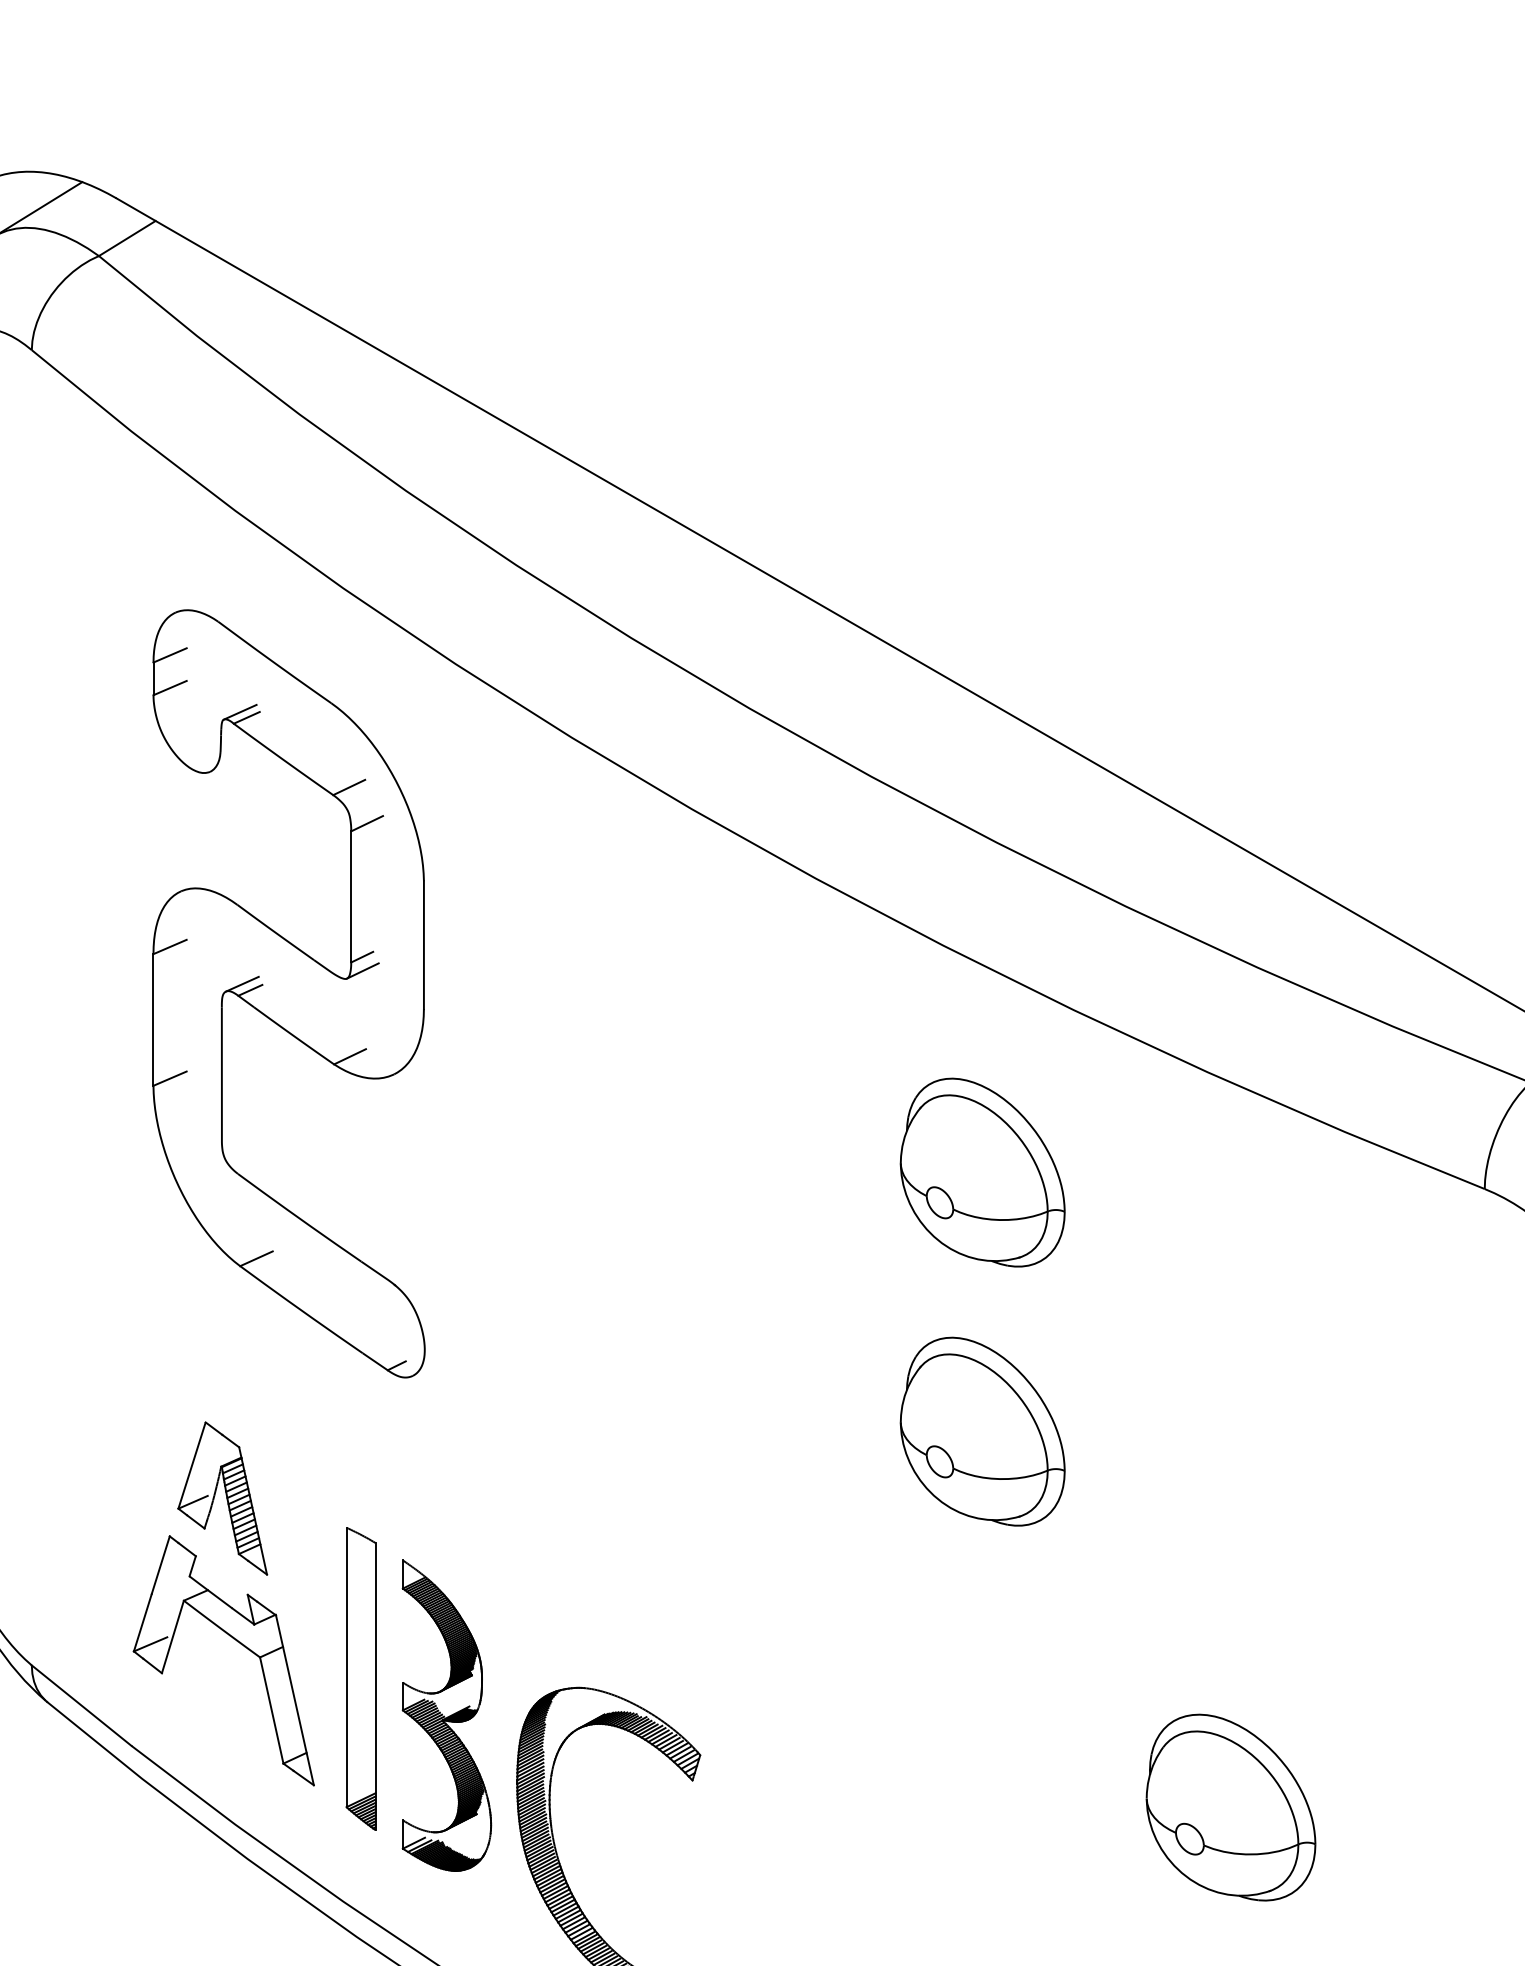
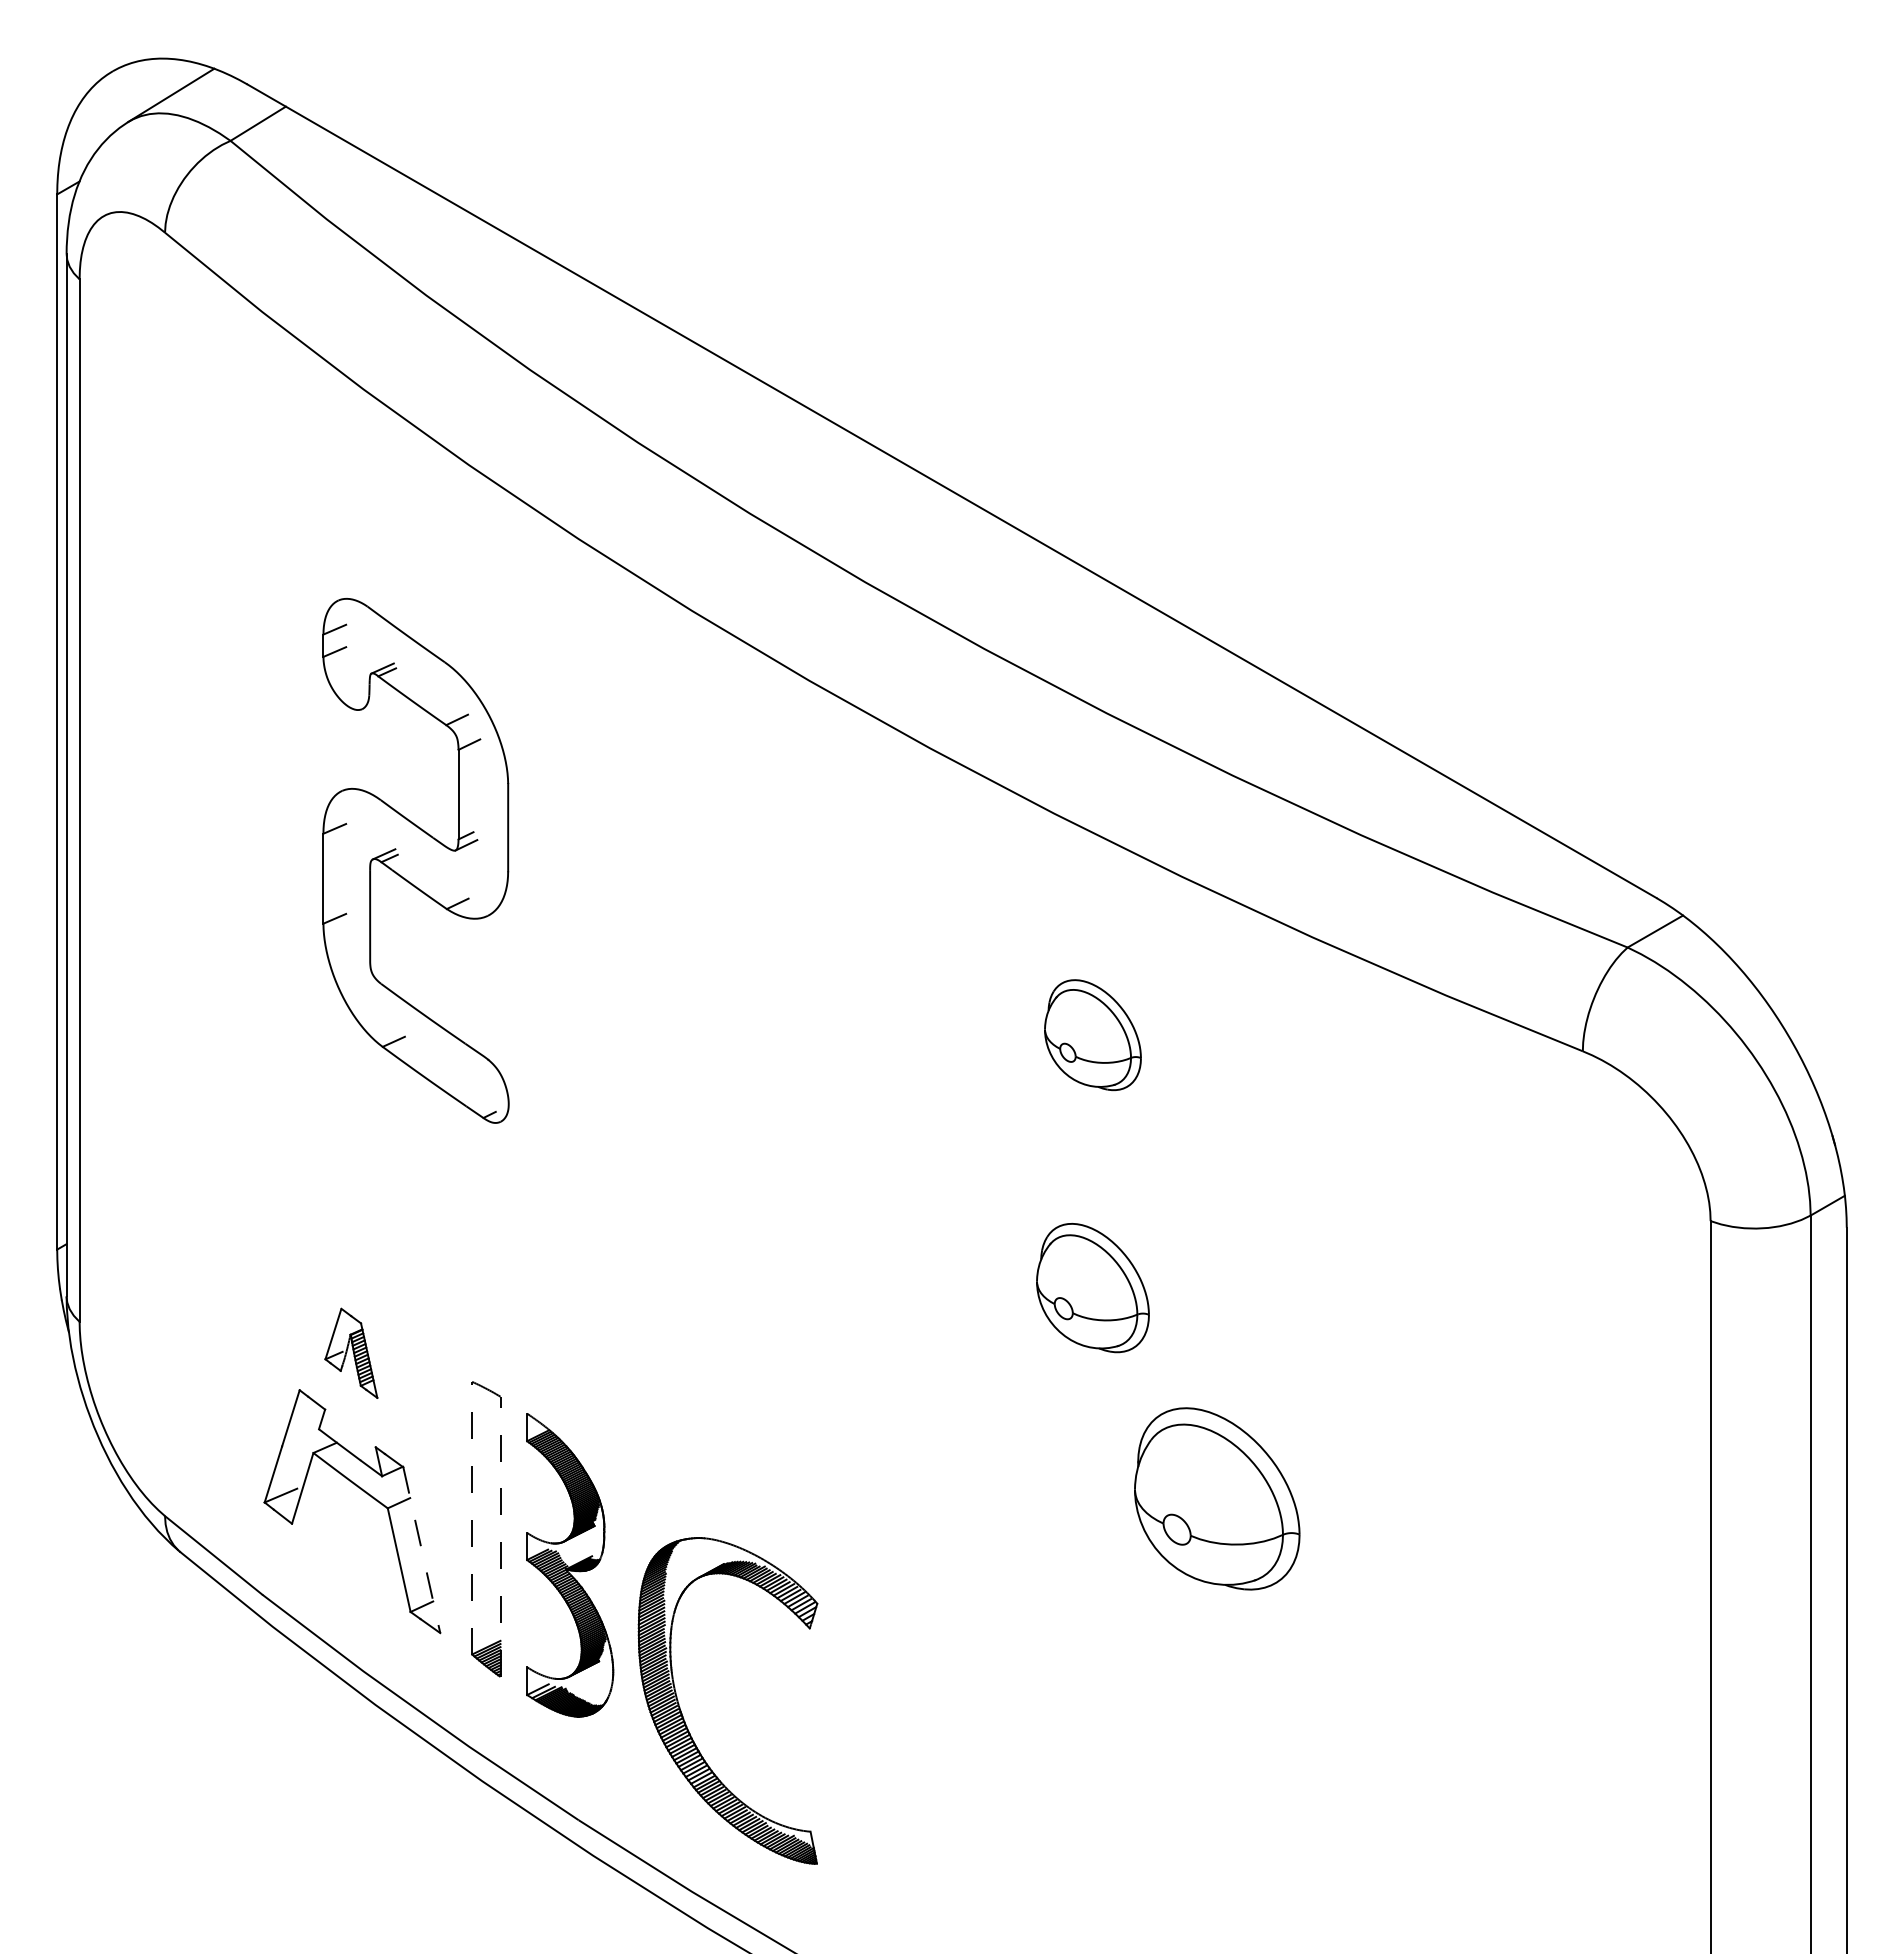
part: (288, 993) -> (415, 860), size x0.7
part: (982, 1171) -> (1092, 1034), size x0.6
part: (982, 1431) -> (1092, 1287), size x0.7
part: (222, 1498) -> (351, 1353), size x0.6
line: (346, 1666) -> (472, 1517), solid -> dashed
line: (375, 1686) -> (500, 1536), solid -> dashed
line: (294, 1700) -> (421, 1550), solid -> dashed
part: (1231, 1807) -> (1217, 1498), moved

